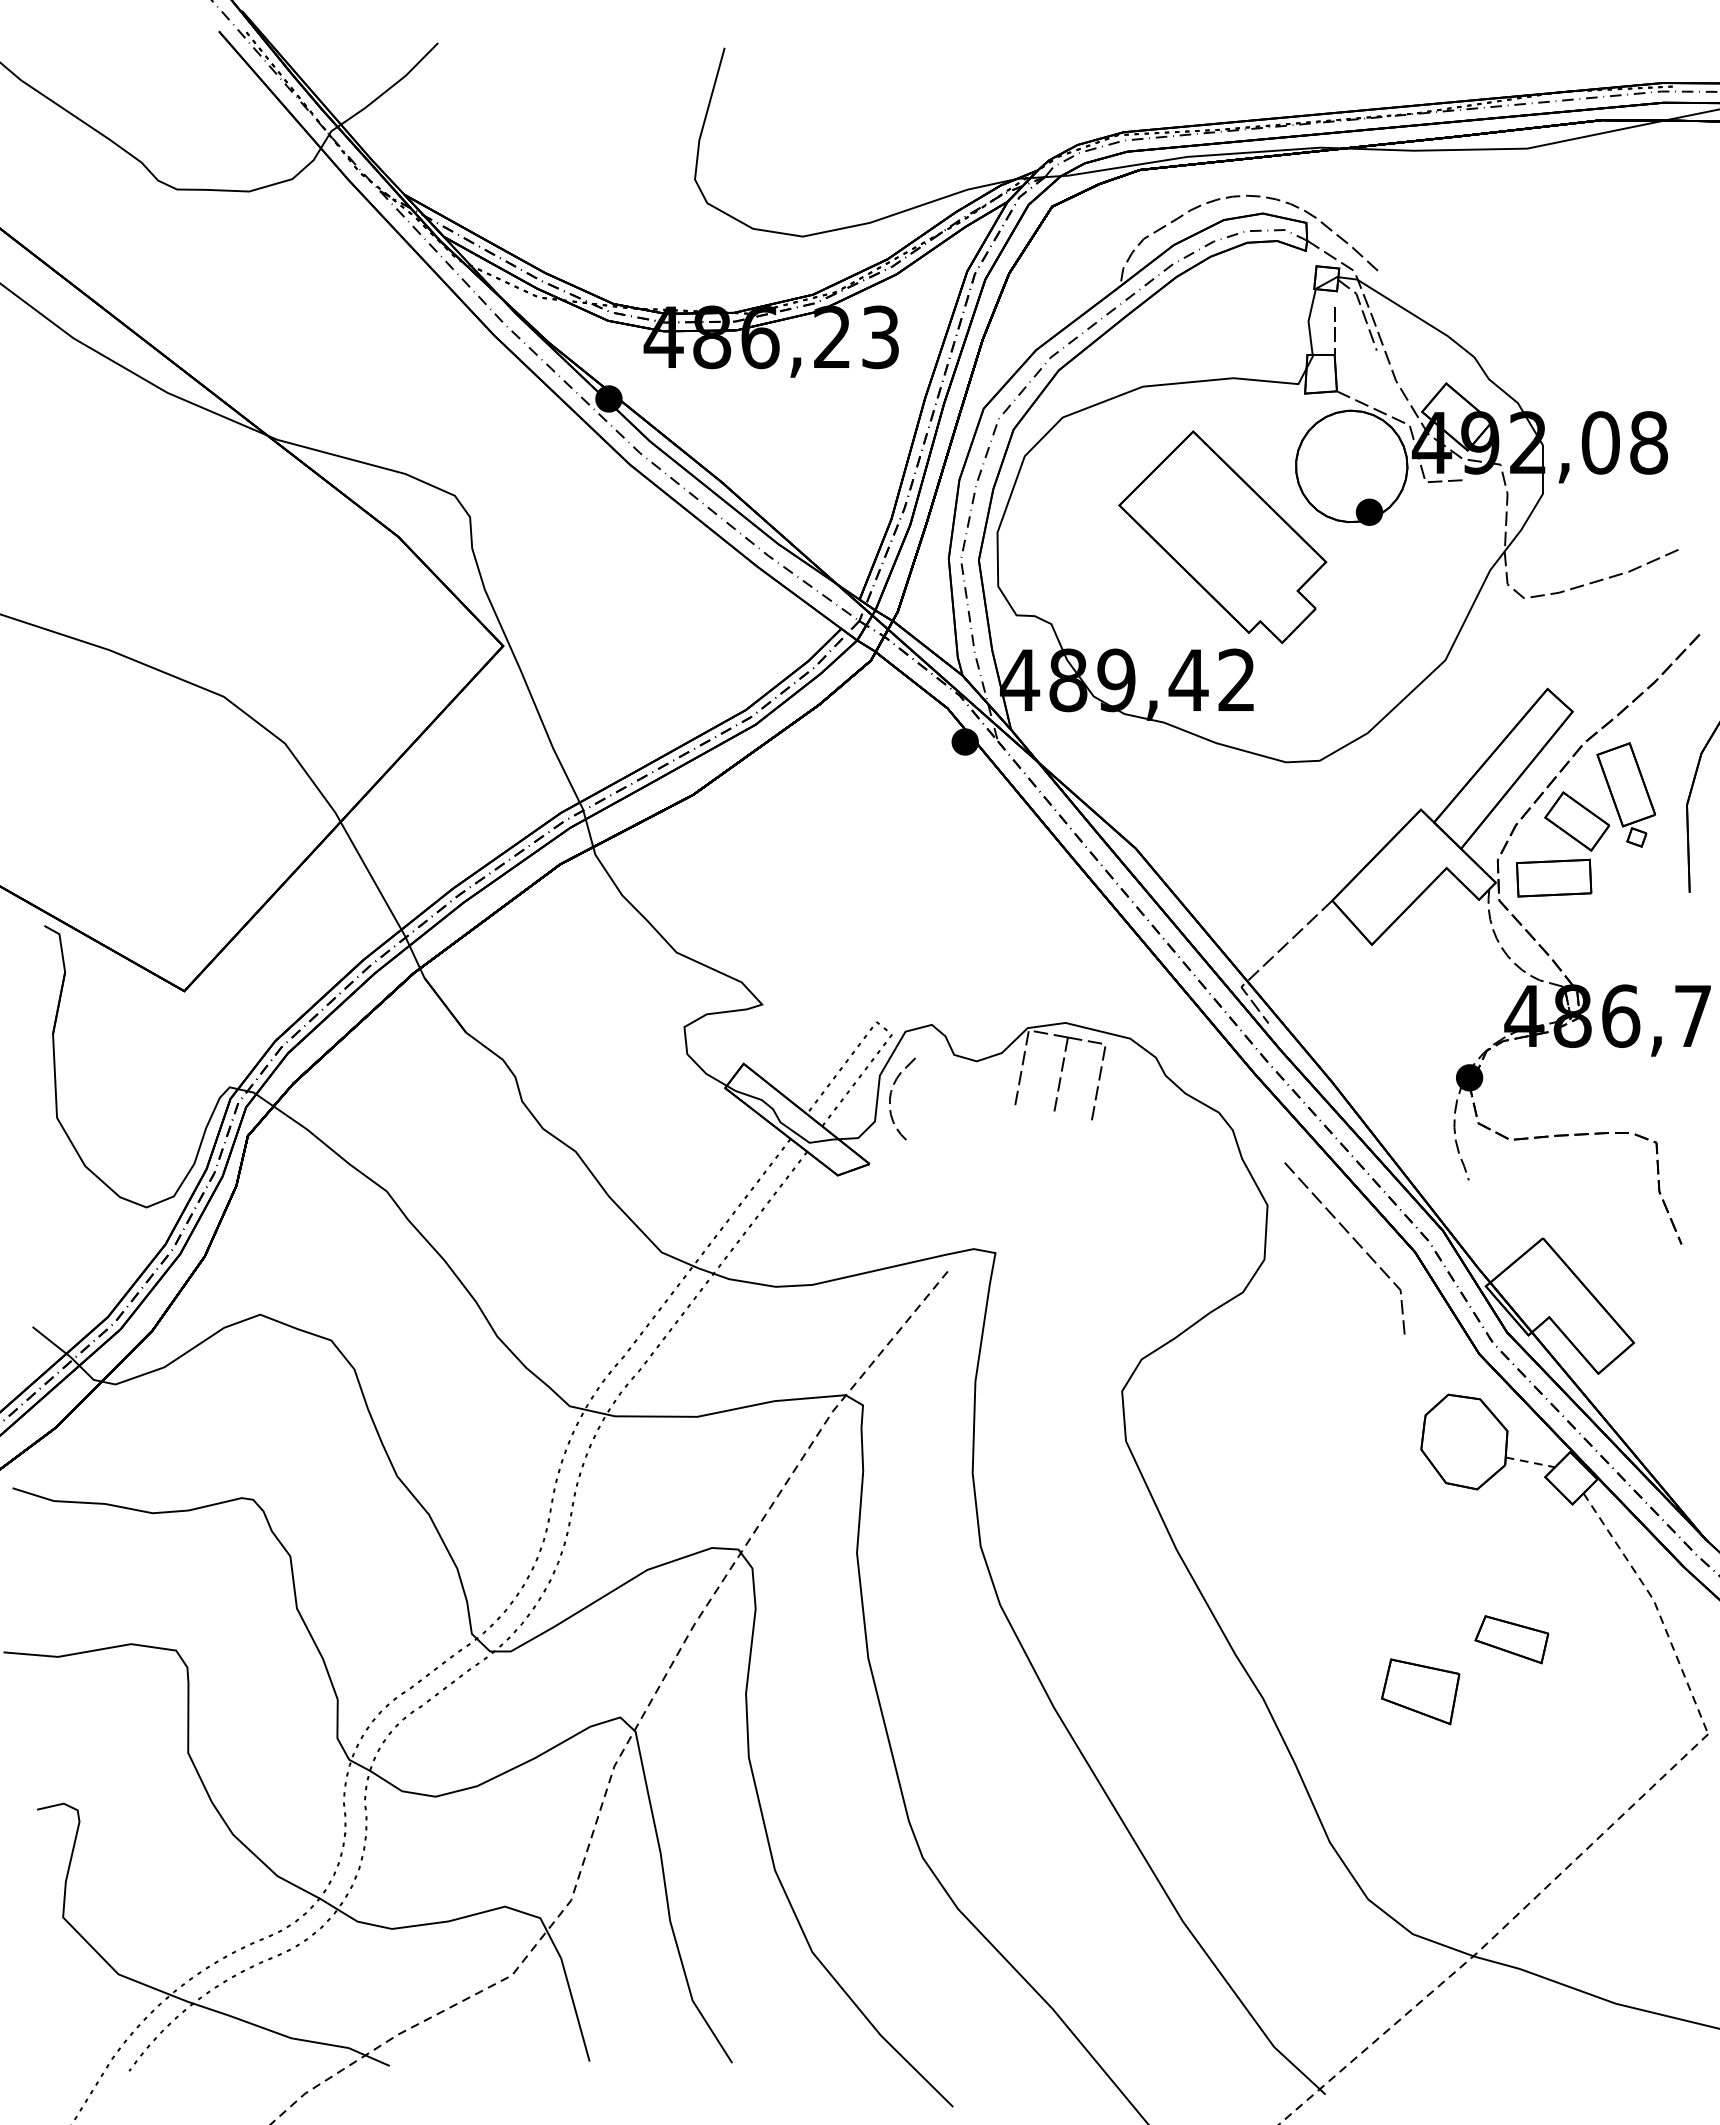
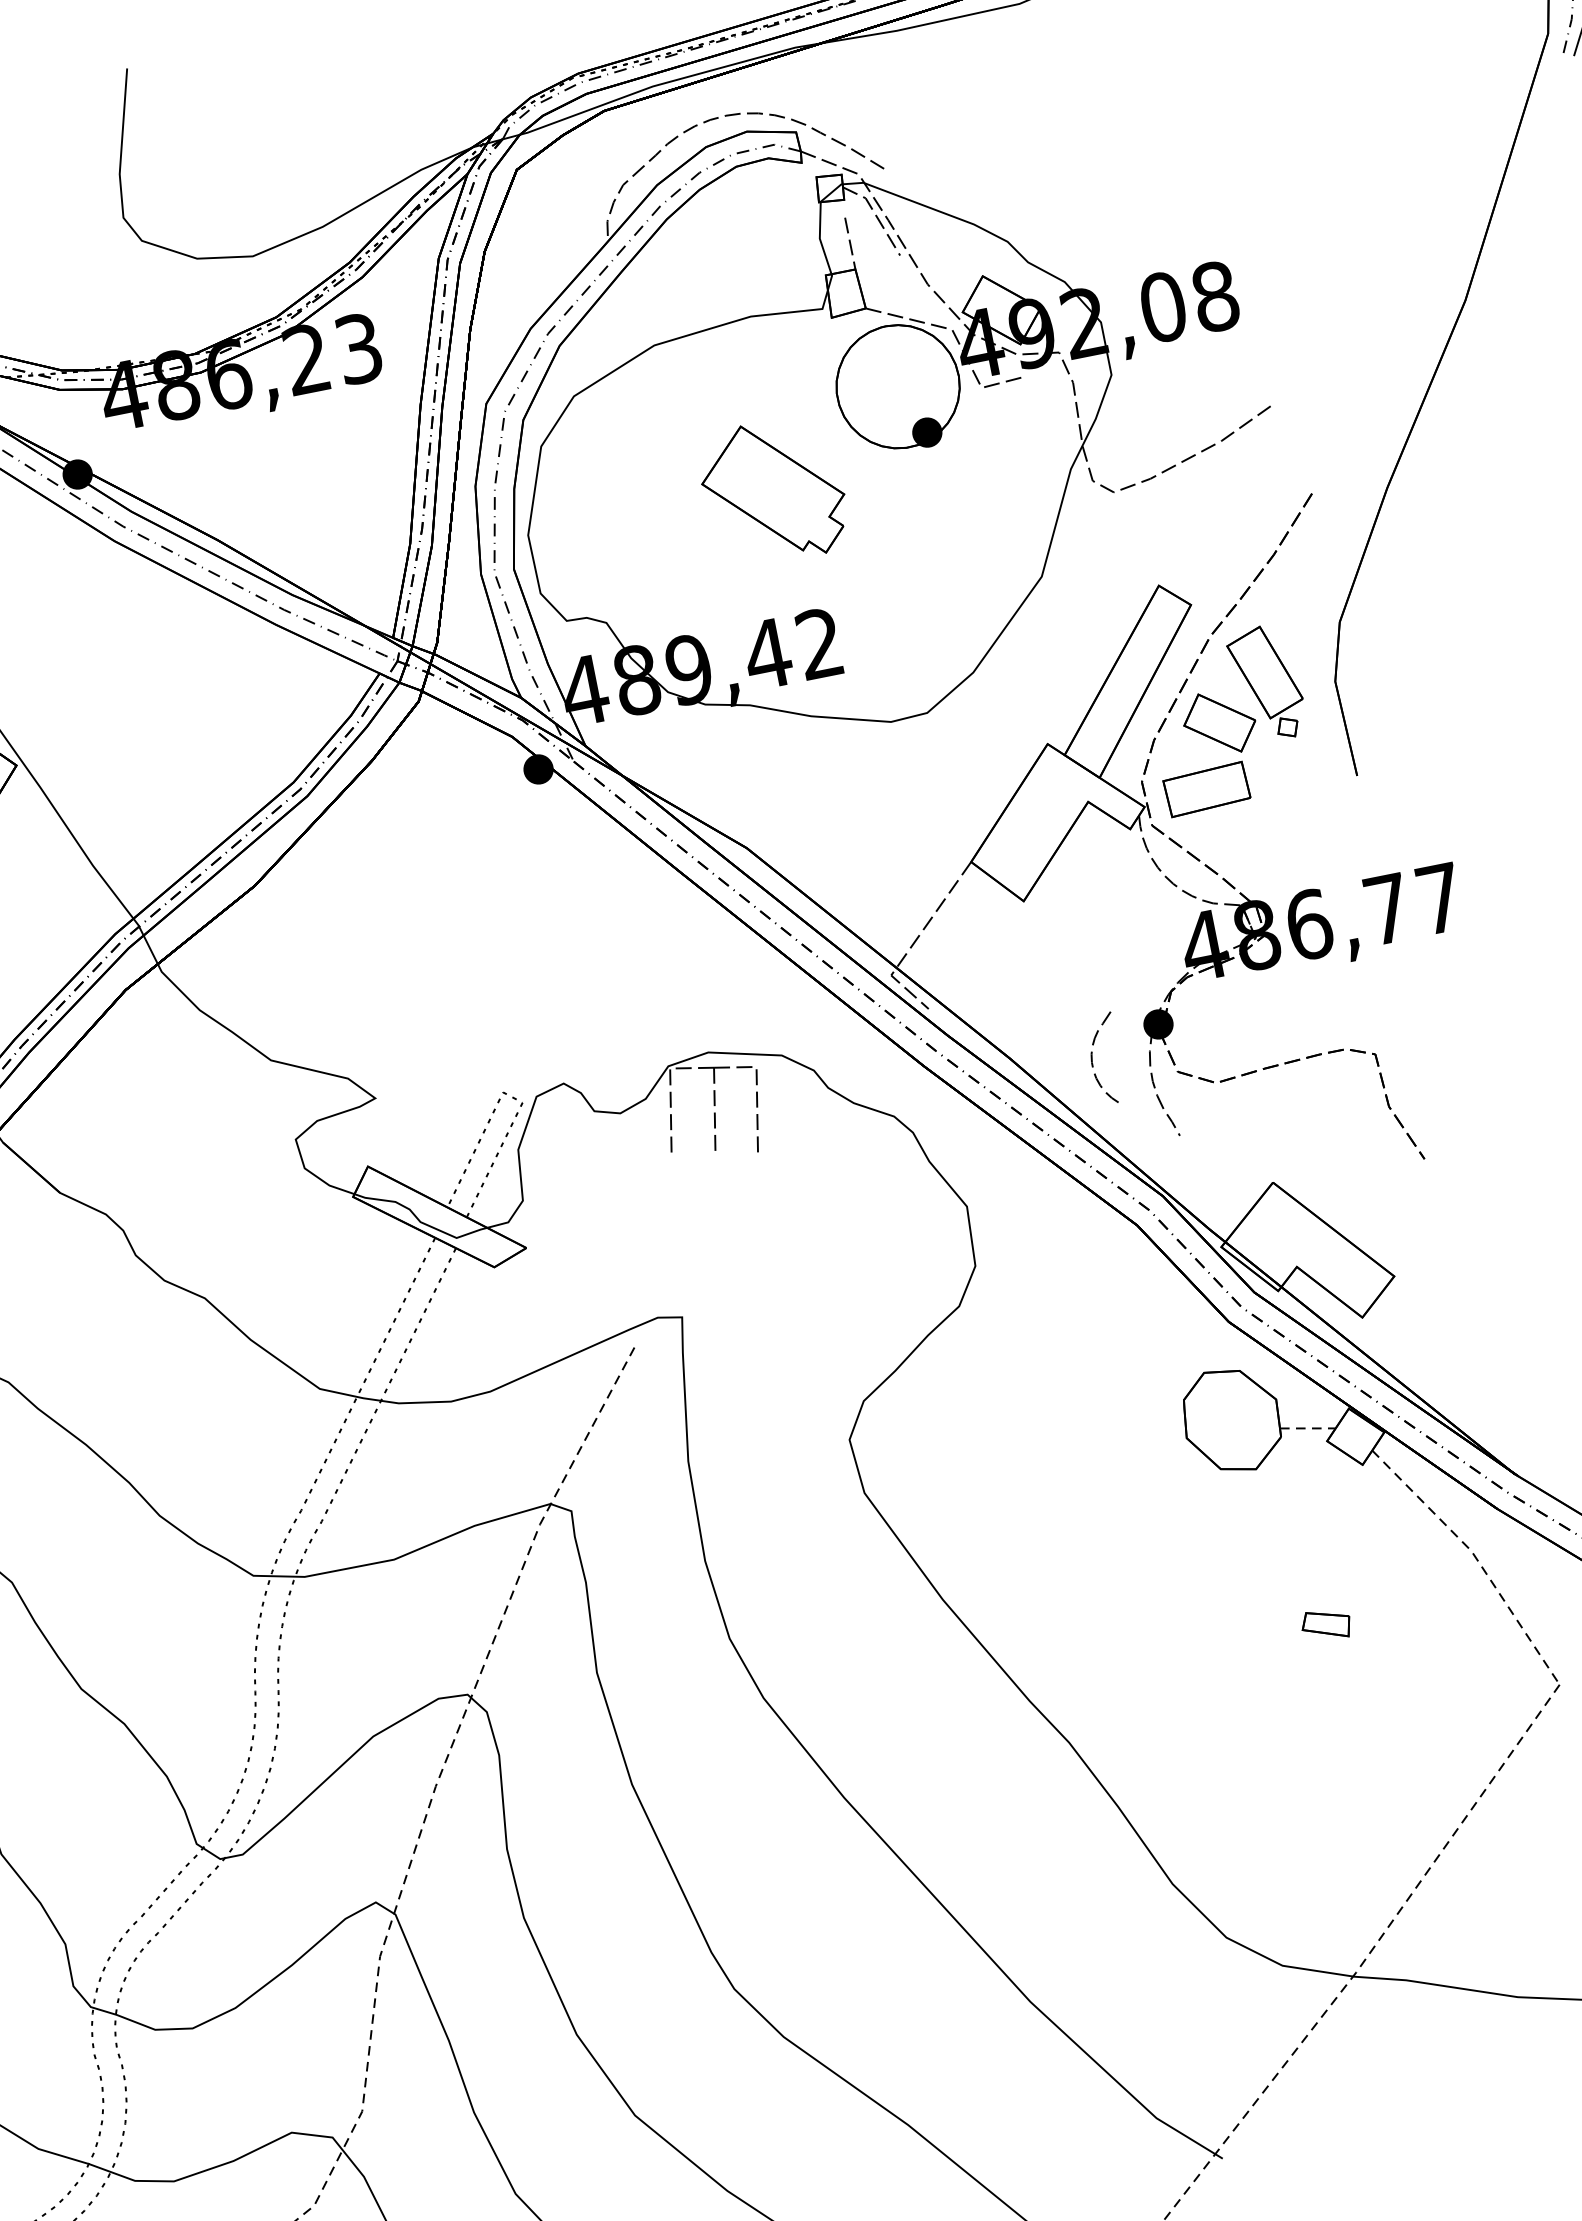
part: (1222, 537) -> (773, 491), size x0.6
curve: (891, 1097) -> (1093, 1059), moved
line: (1355, 1242) -> (1070, 1227), removed
part: (1511, 1639) -> (1325, 1624), size x0.6
part: (1420, 1691) -> (1238, 1700), removed

